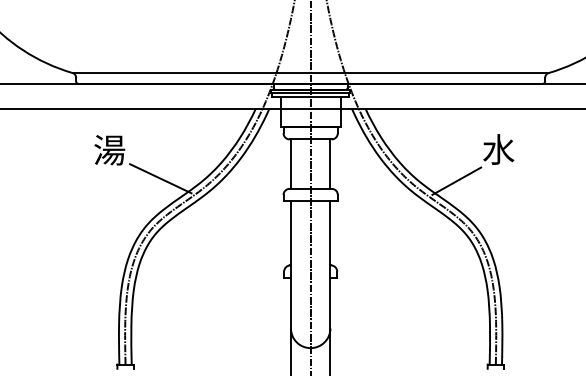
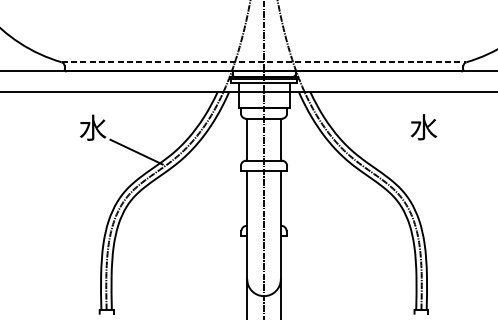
line: (311, 73) -> (264, 62), solid -> dashed
text: (109, 149) -> (92, 127), 湯 -> 水
line: (456, 180) -> (388, 153), removed

